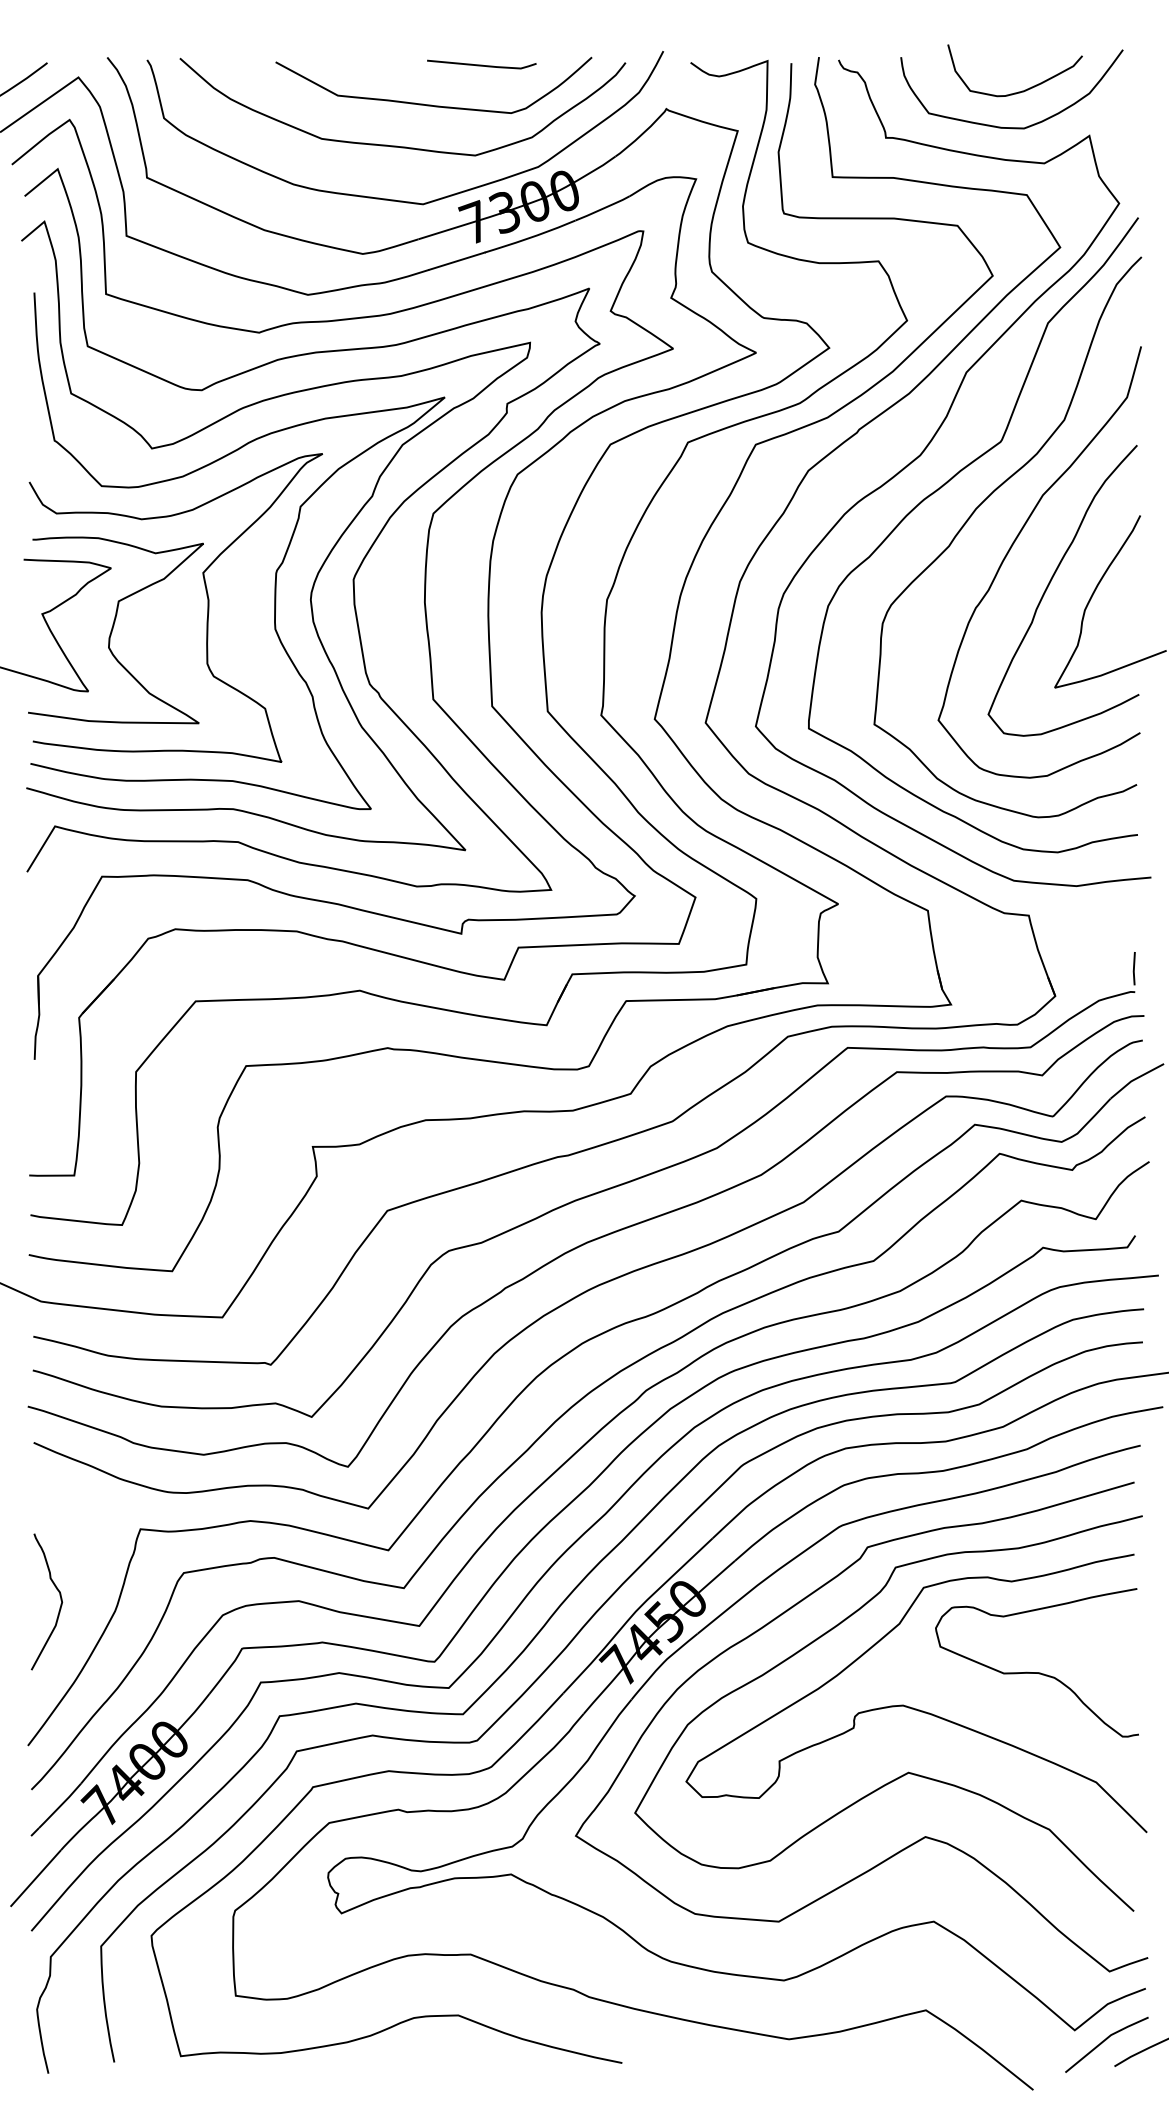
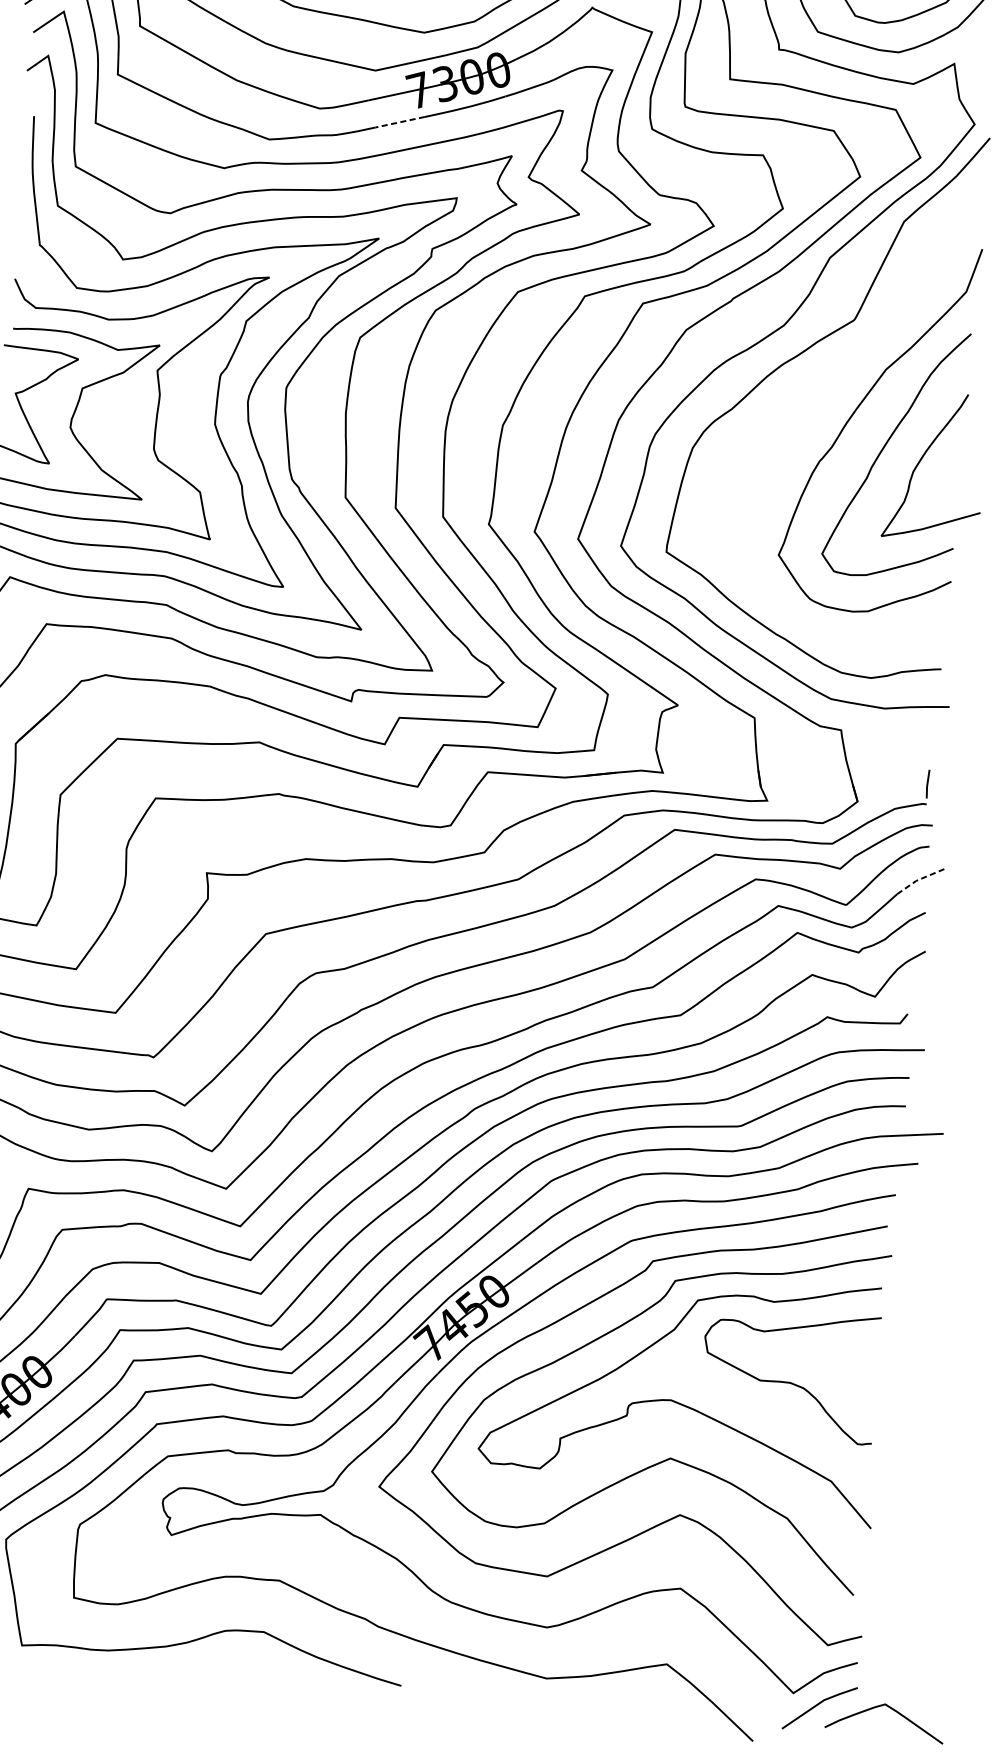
line: (456, 261) -> (399, 122), solid -> dashed
curve: (973, 514) -> (824, 380), removed
line: (1135, 1079) -> (920, 879), solid -> dashed

